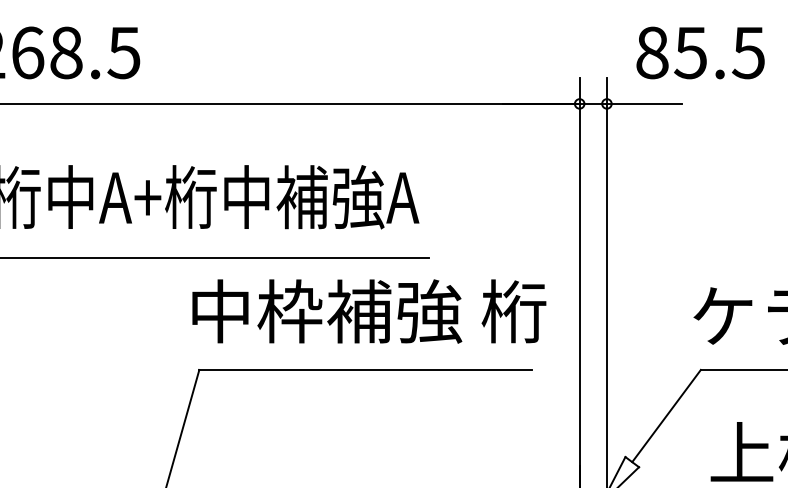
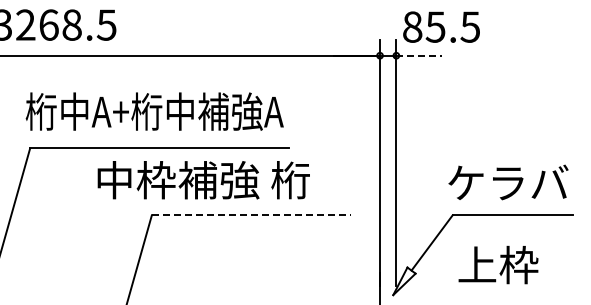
text: (700, 51) -> (441, 26), moved
line: (643, 103) -> (418, 55), solid -> dashed
text: (368, 311) -> (203, 180), moved
line: (365, 370) -> (251, 215), solid -> dashed

